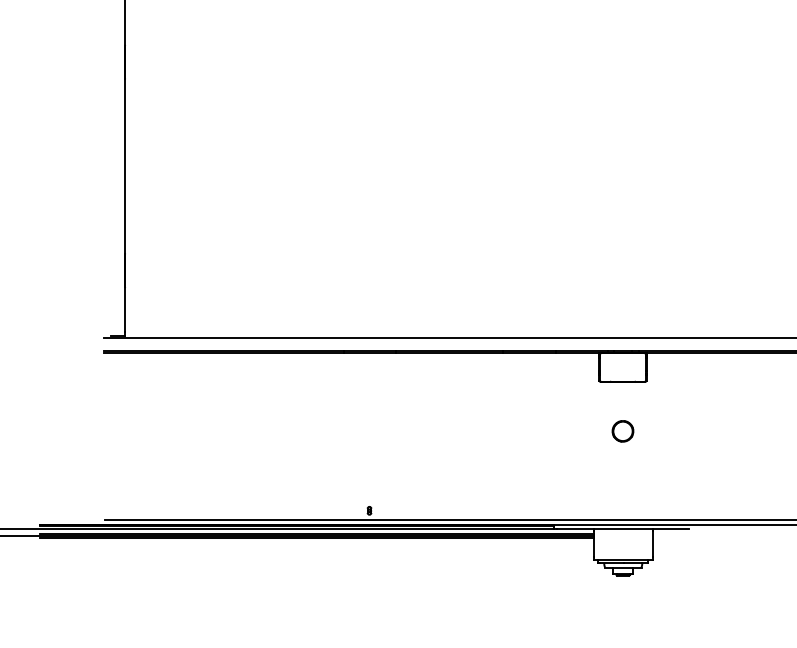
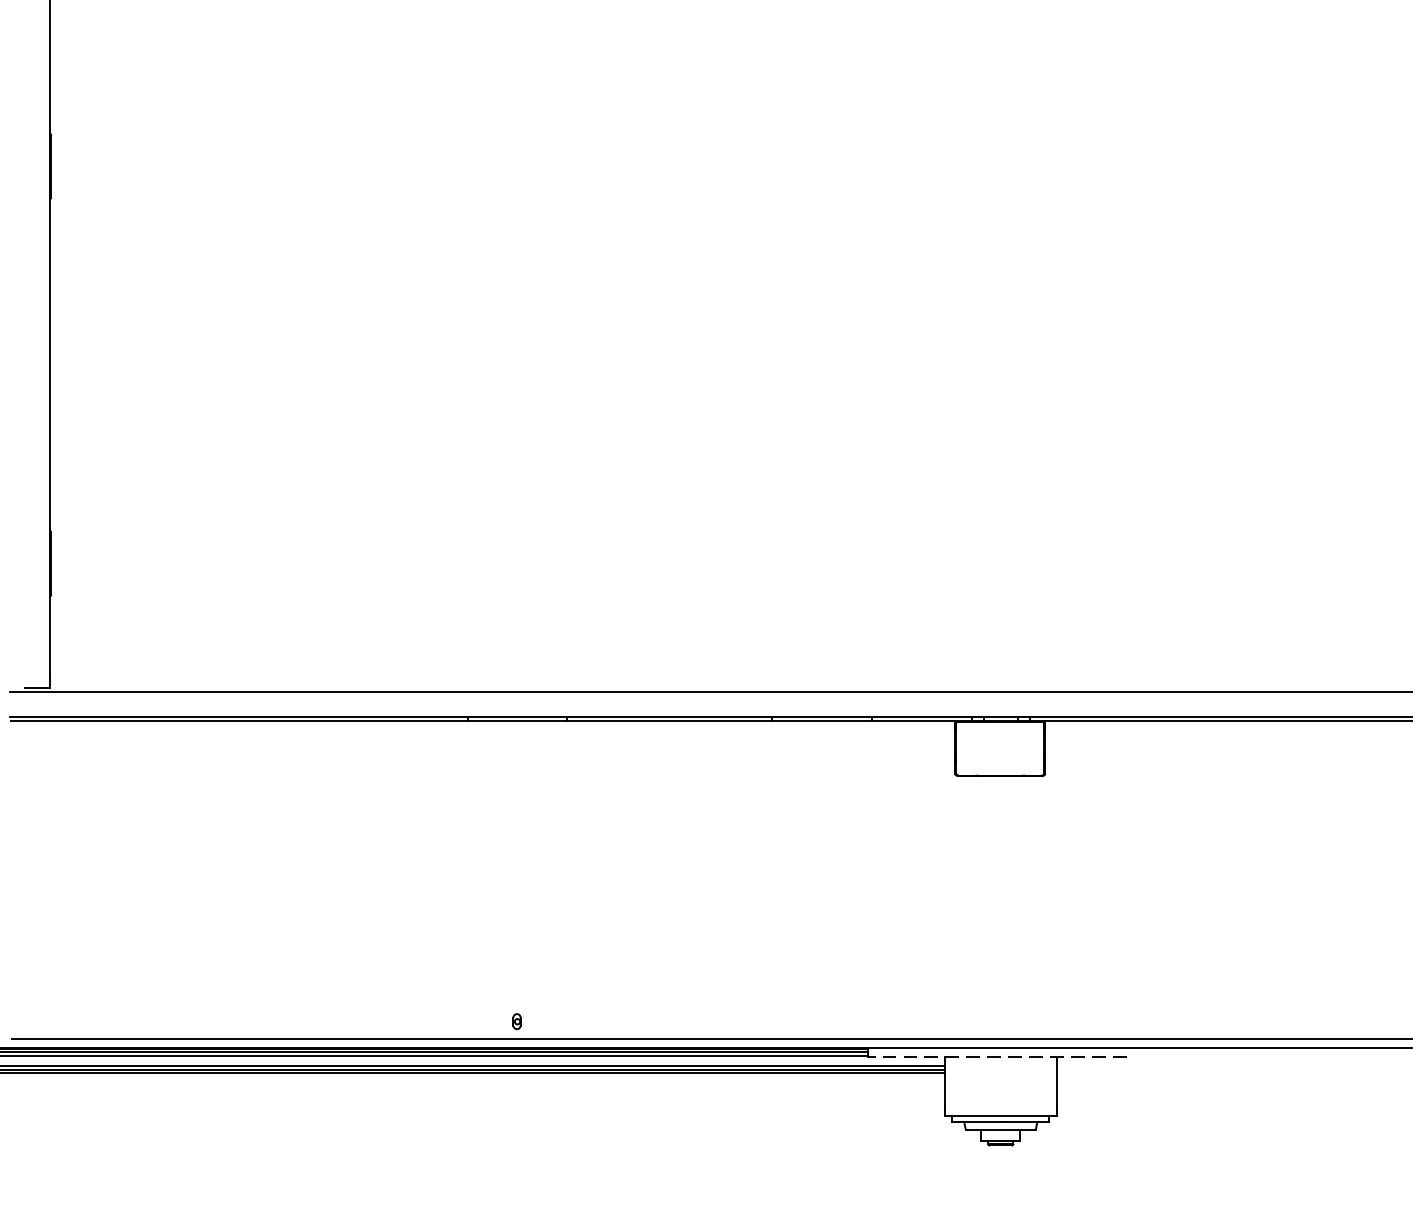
part: (622, 431) -> (999, 870), removed
line: (623, 529) -> (1001, 1057), solid -> dashed

